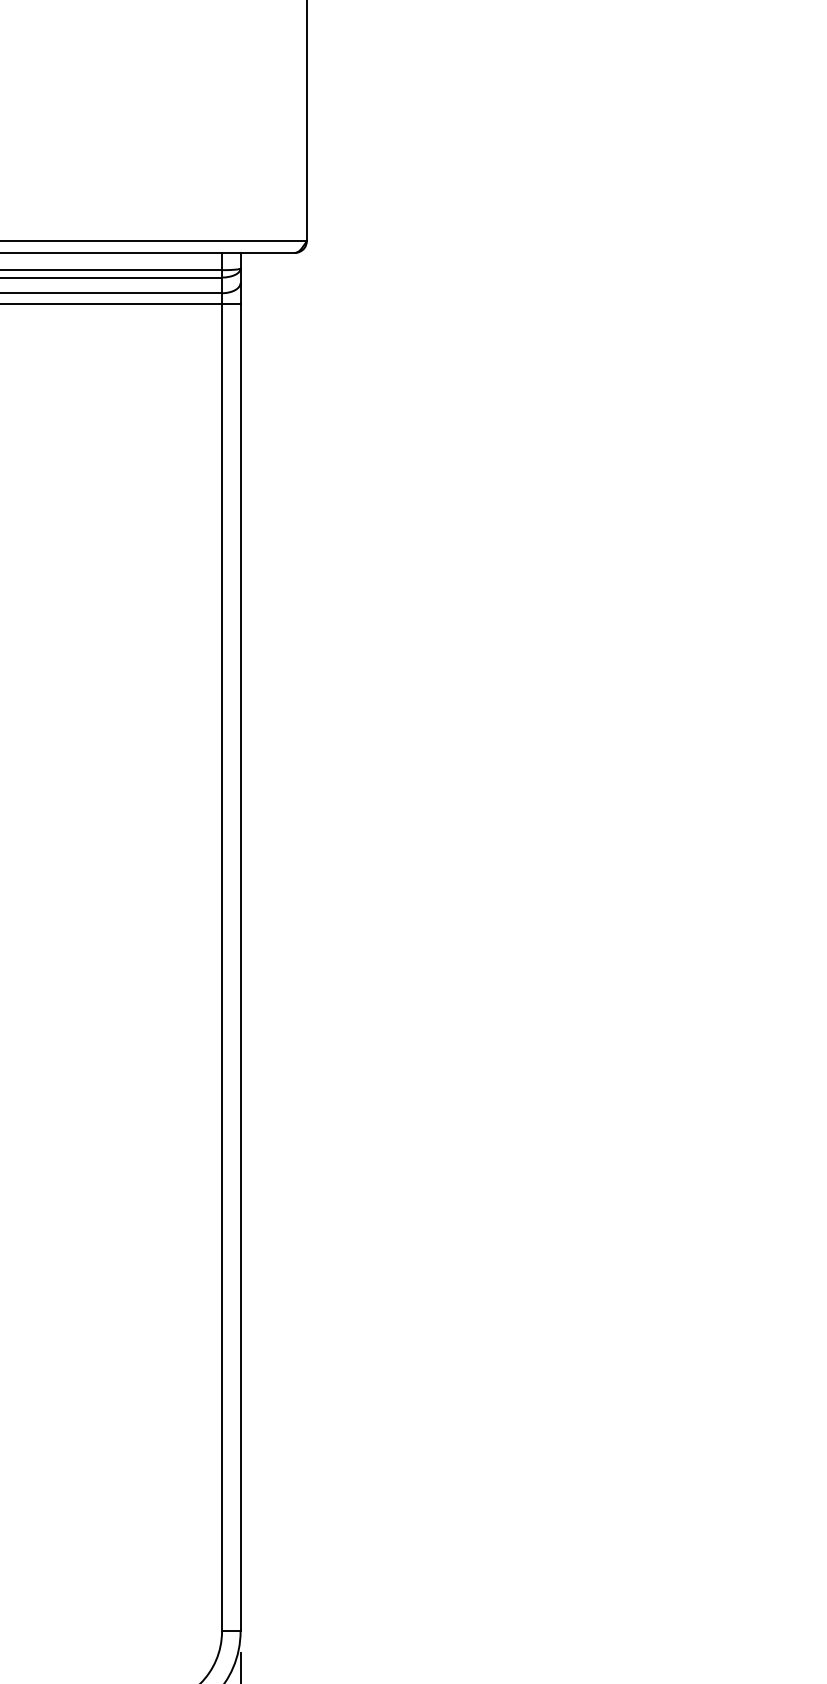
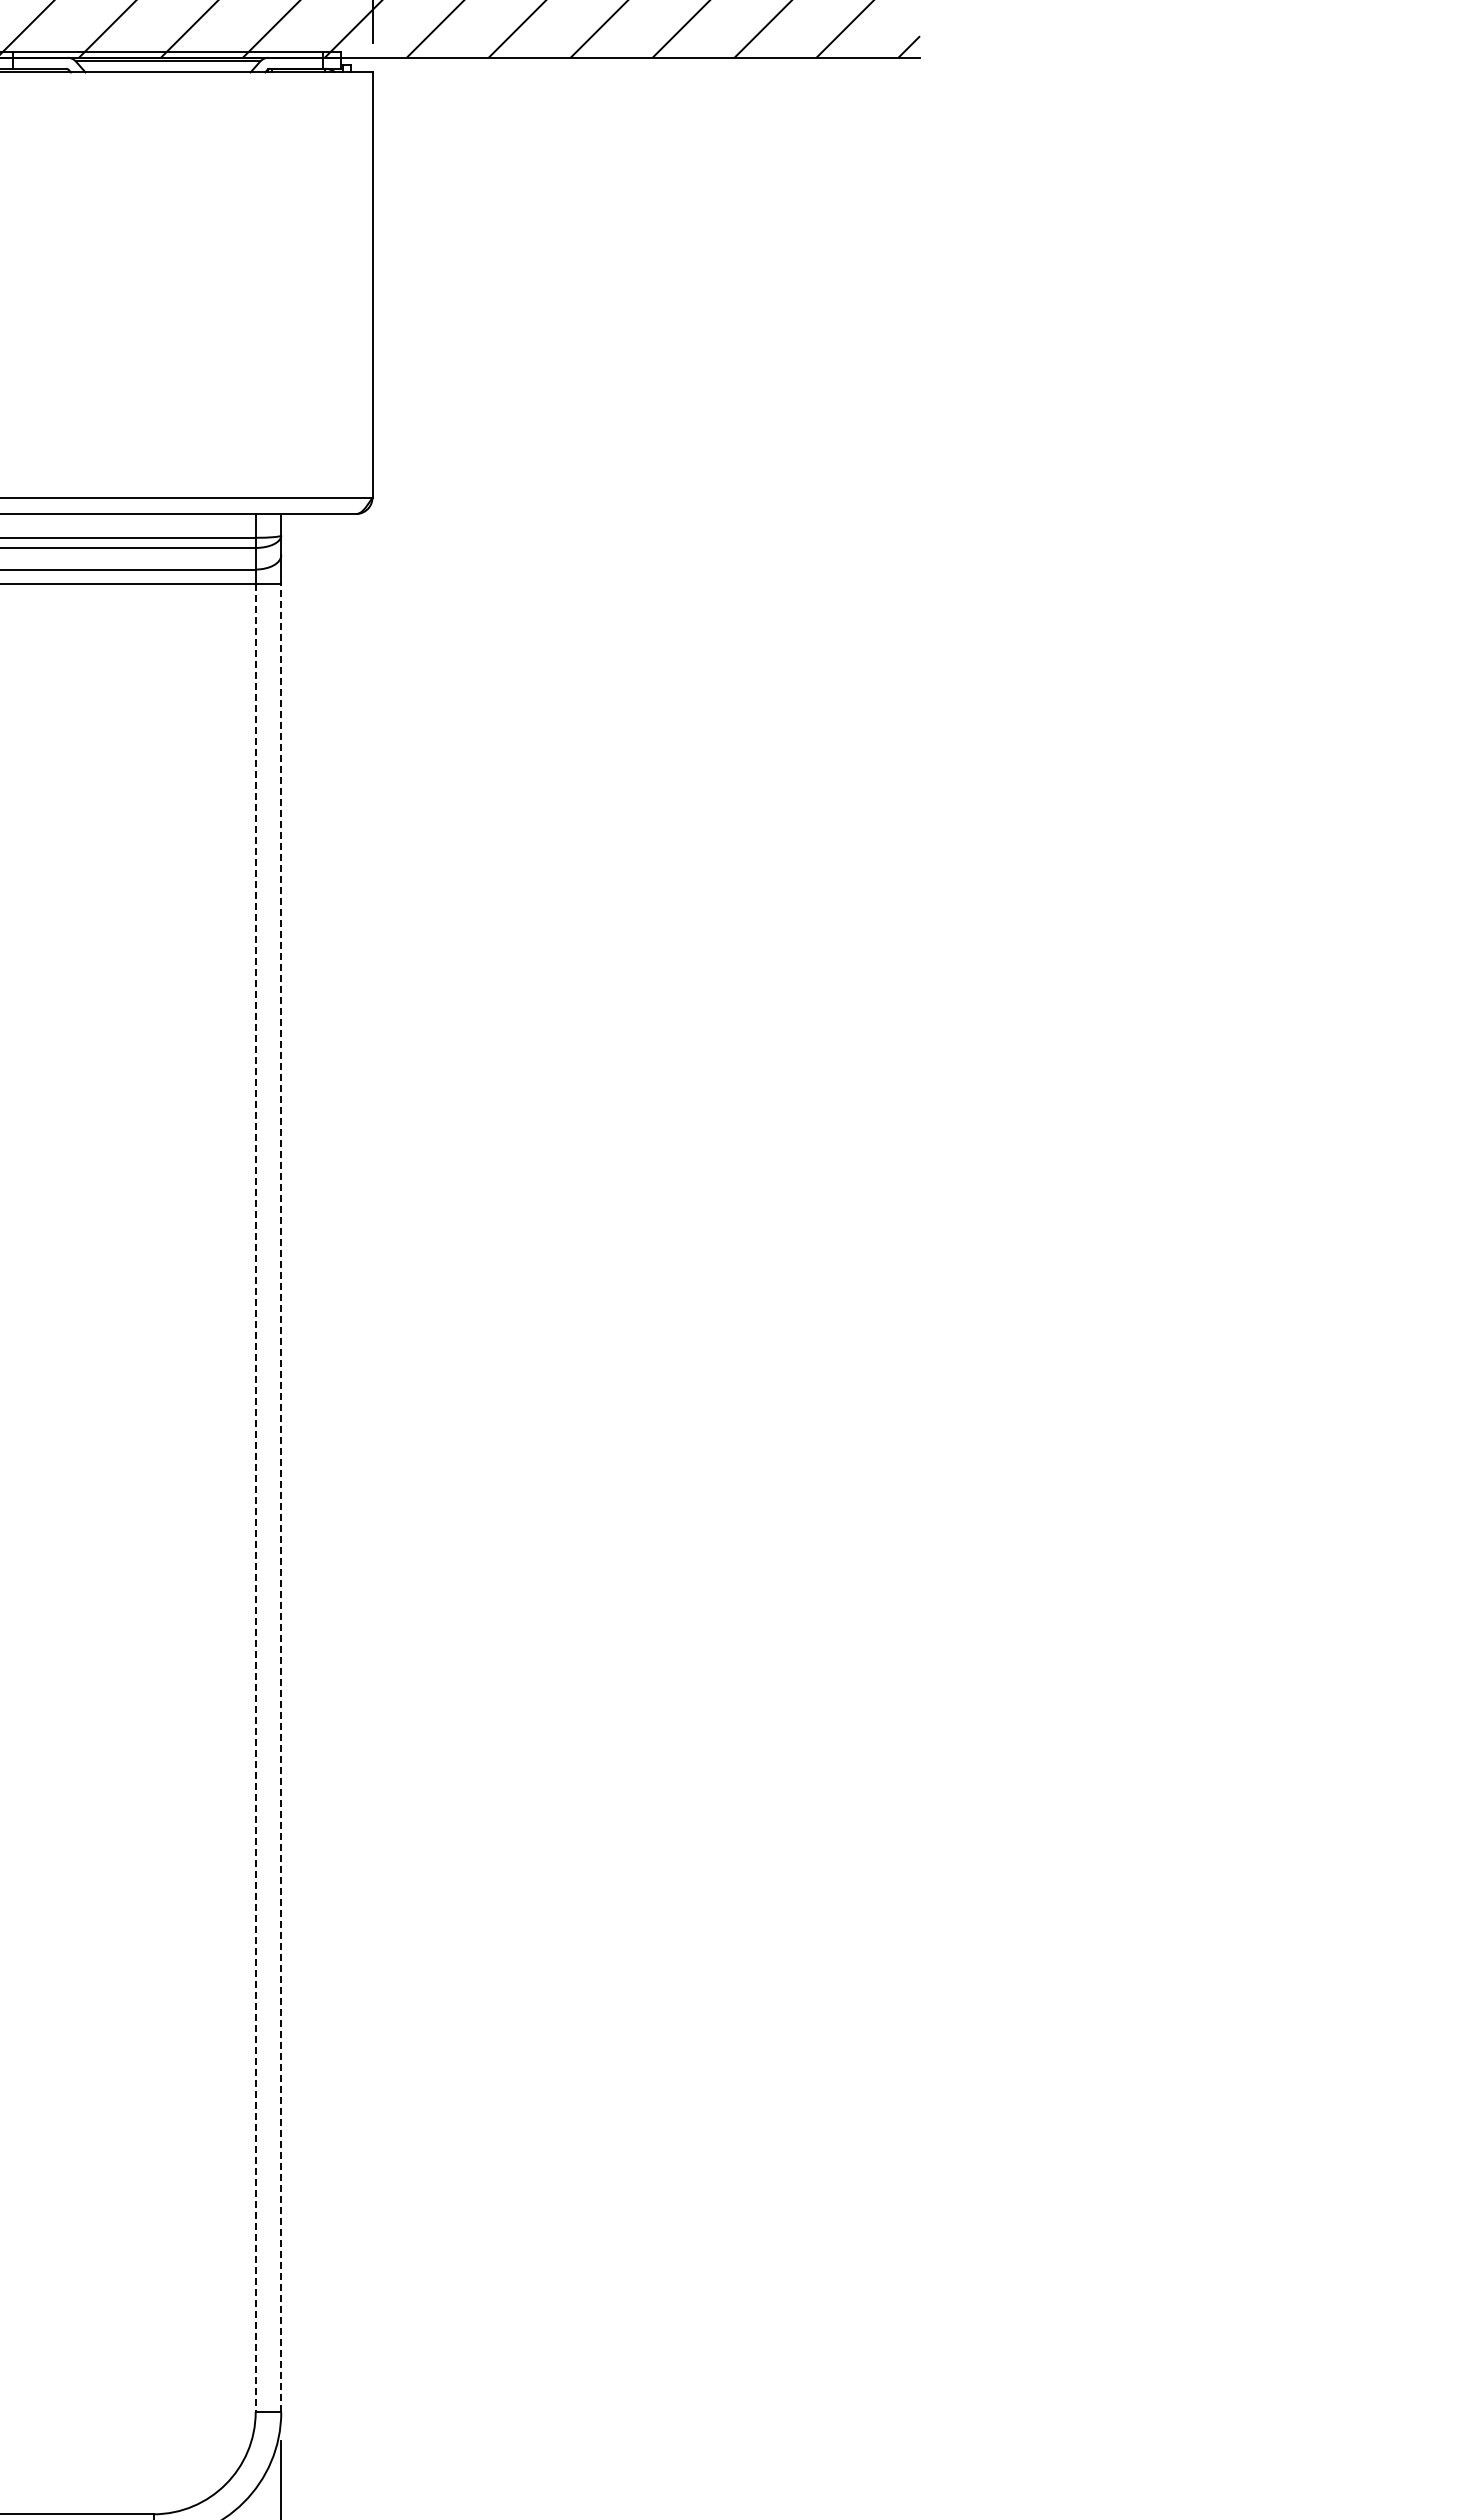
line: (221, 967) -> (255, 1498), solid -> dashed
line: (240, 967) -> (281, 1497), solid -> dashed

